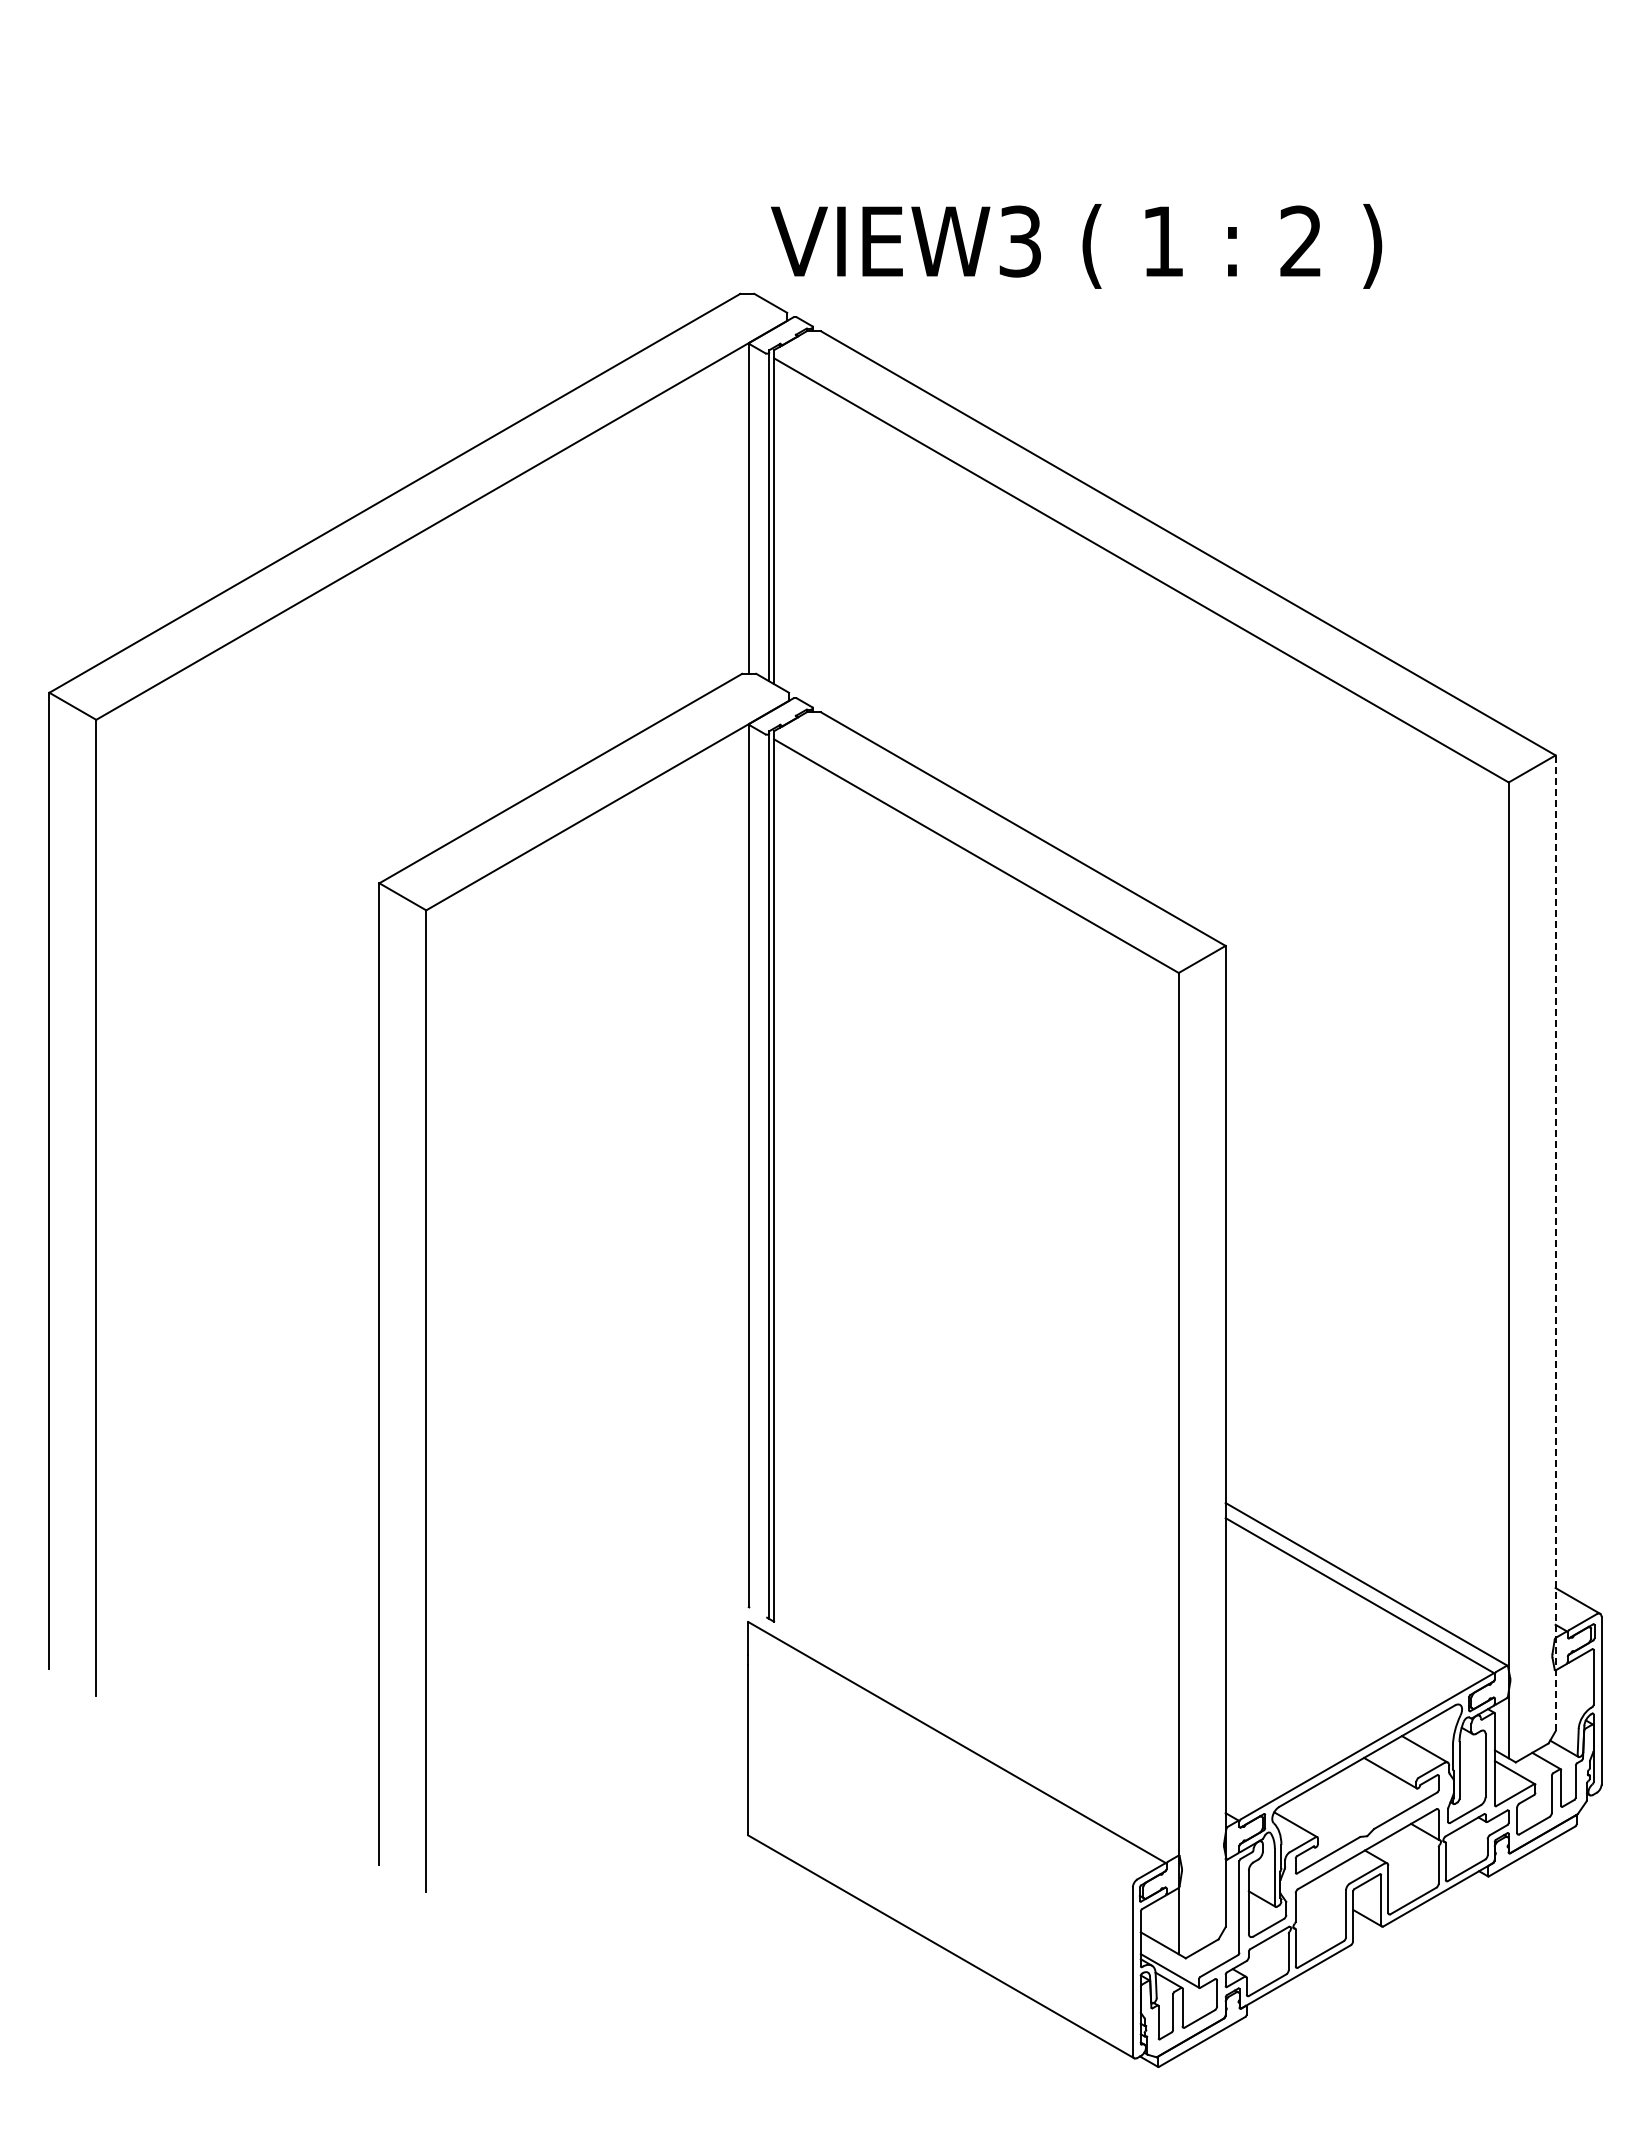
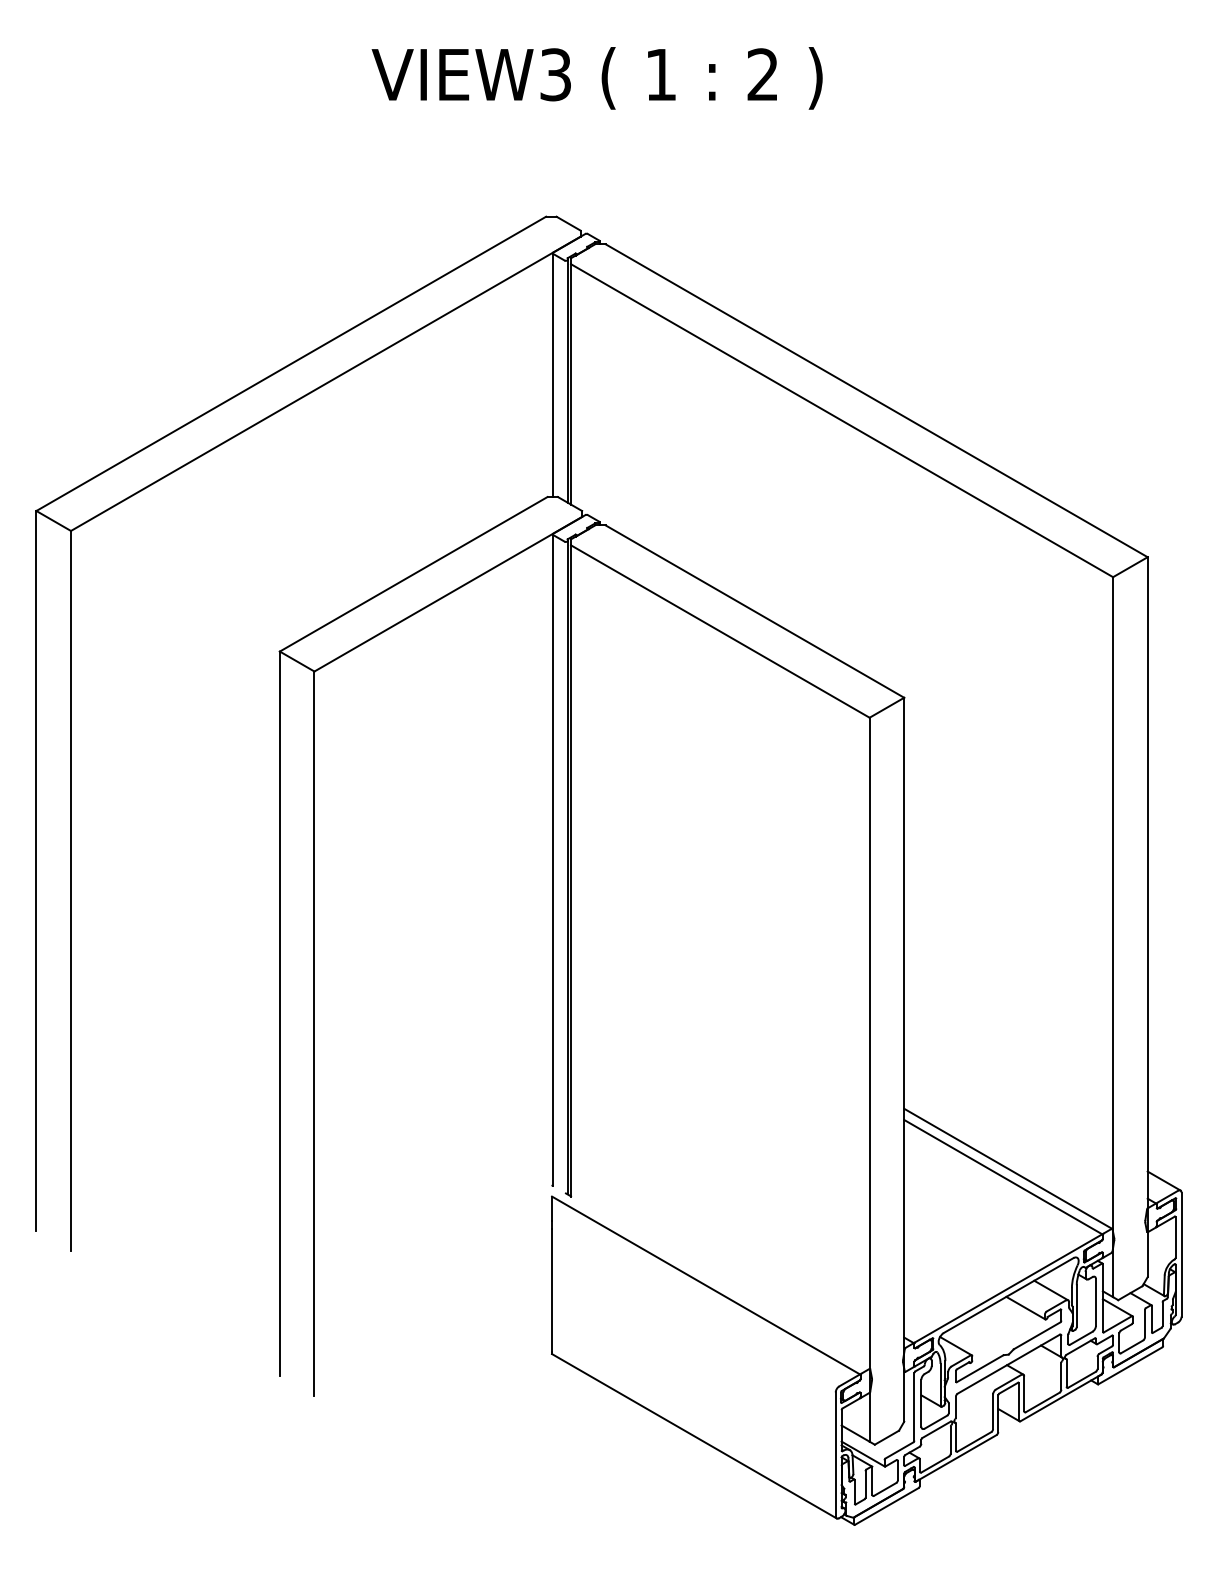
text: (1076, 246) -> (597, 78), moved
line: (1555, 1243) -> (1147, 917), dashed -> solid

